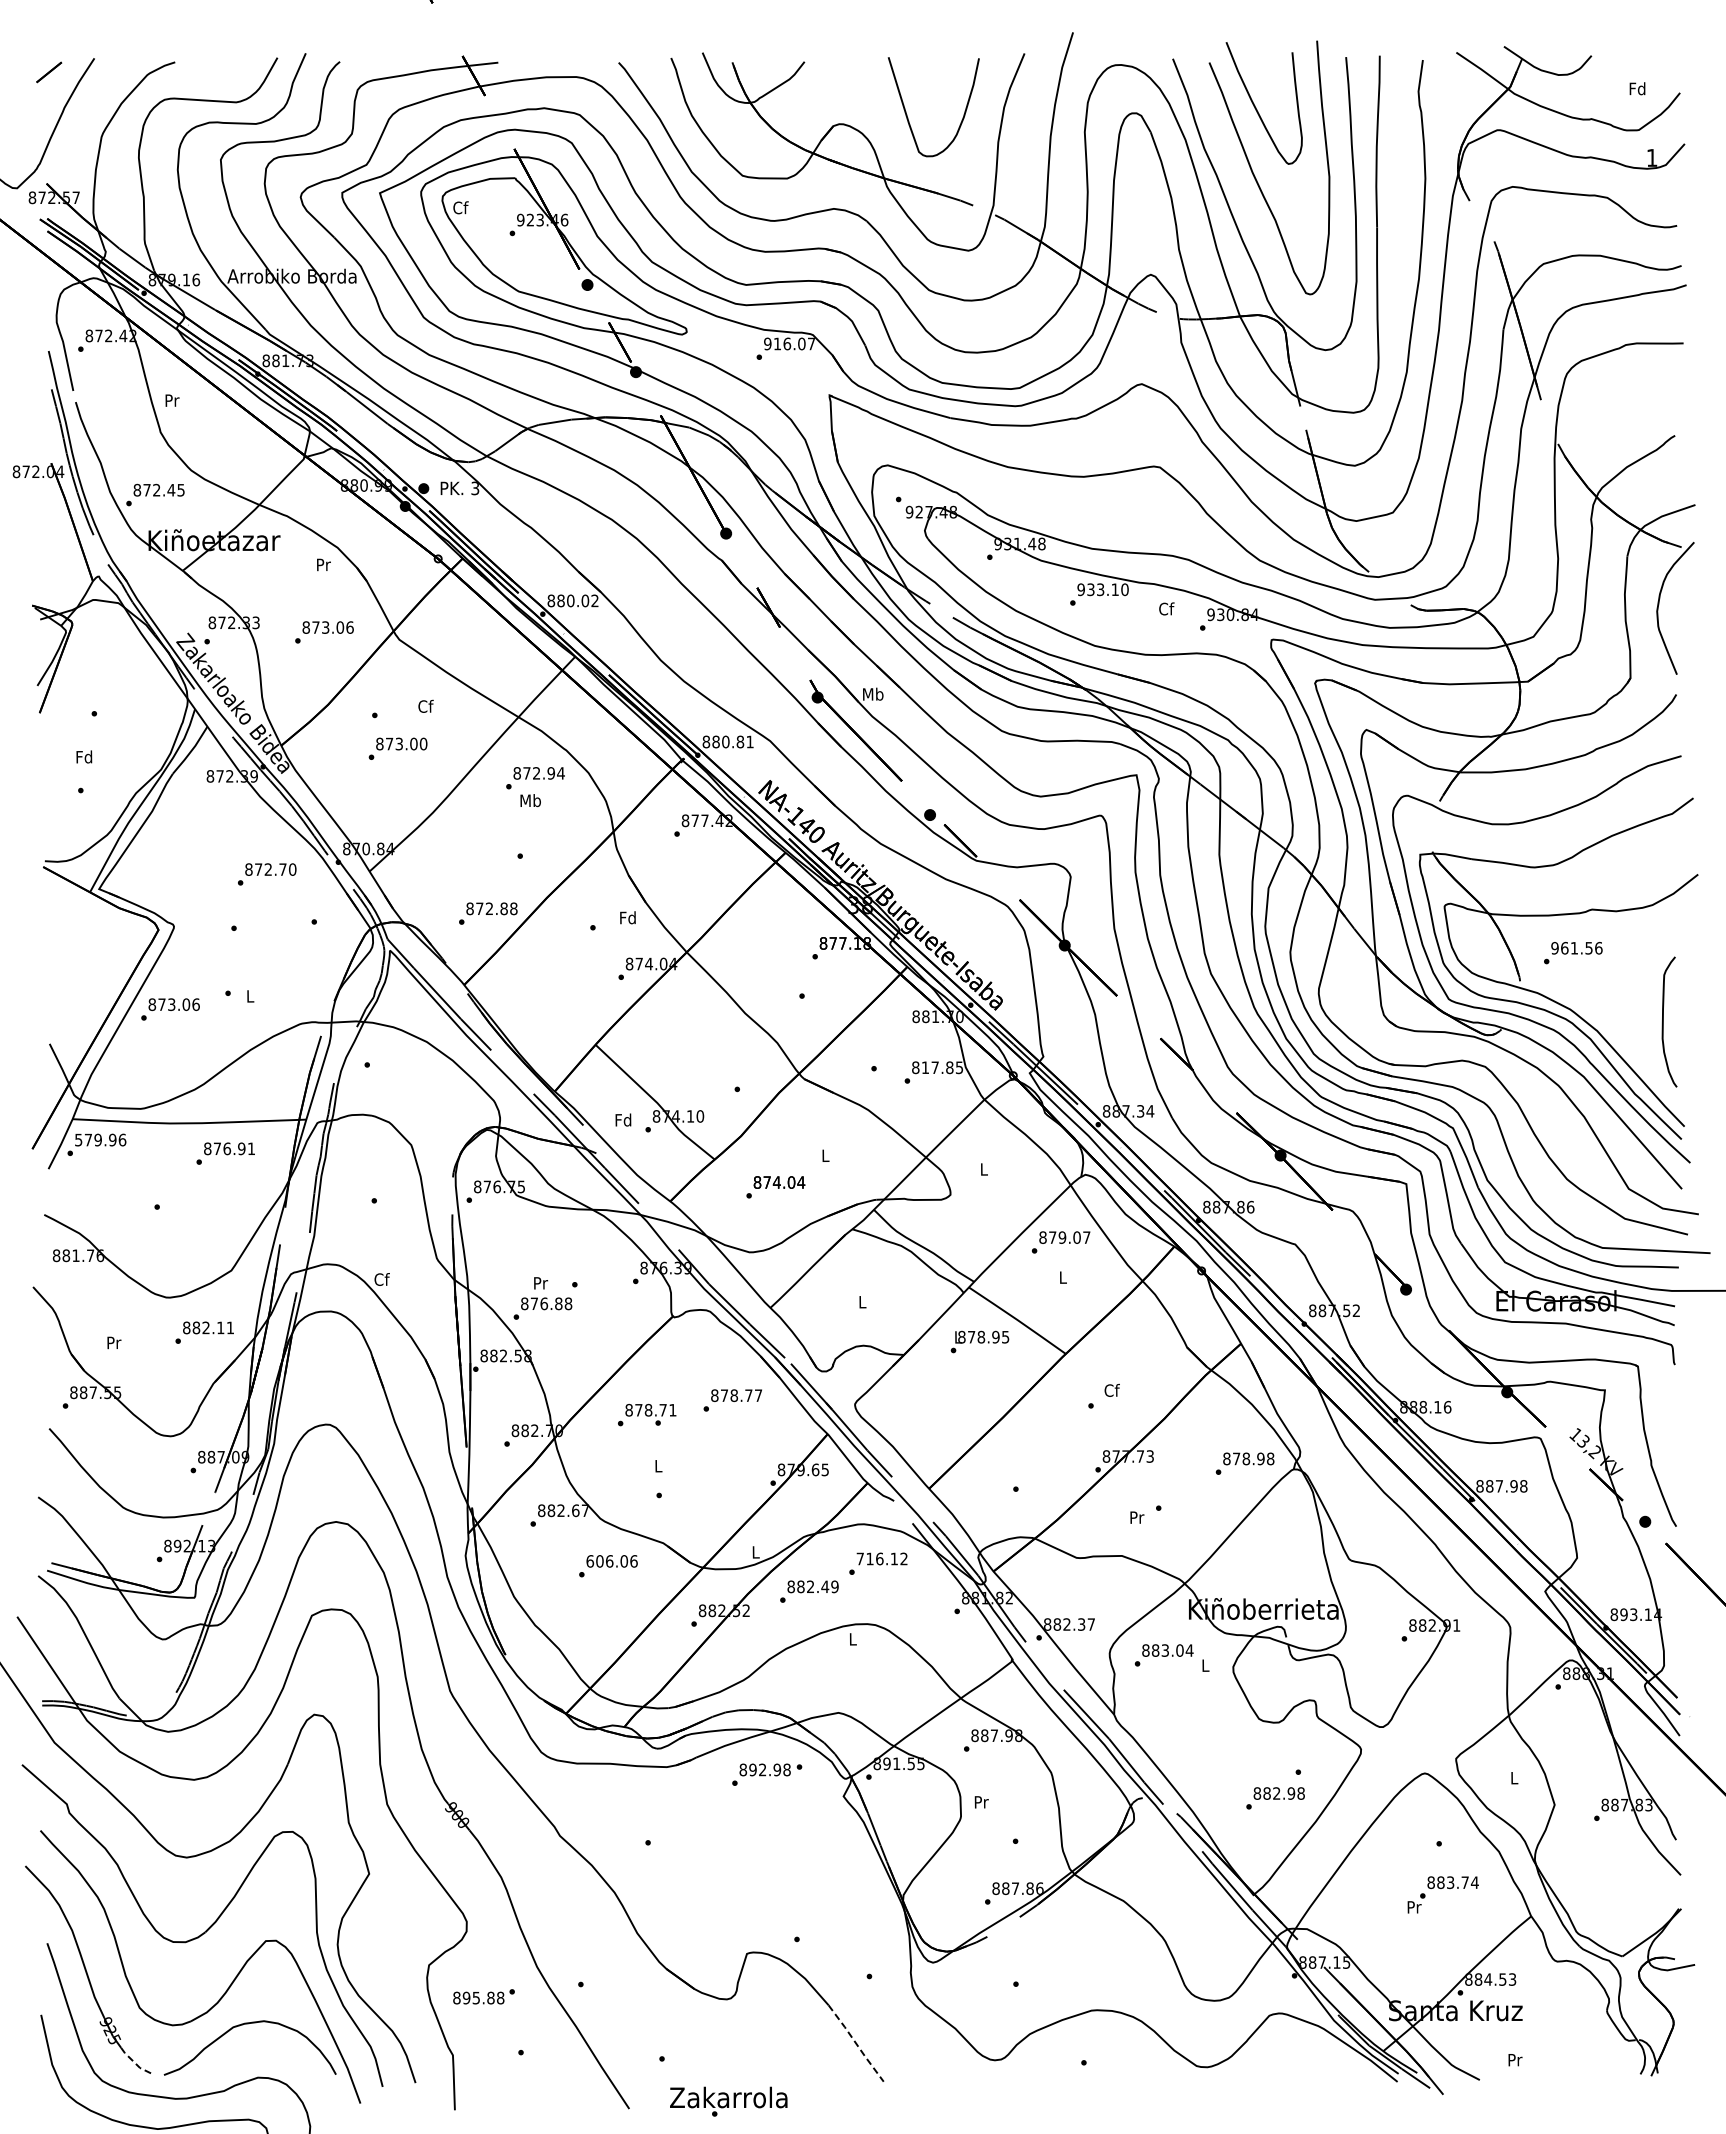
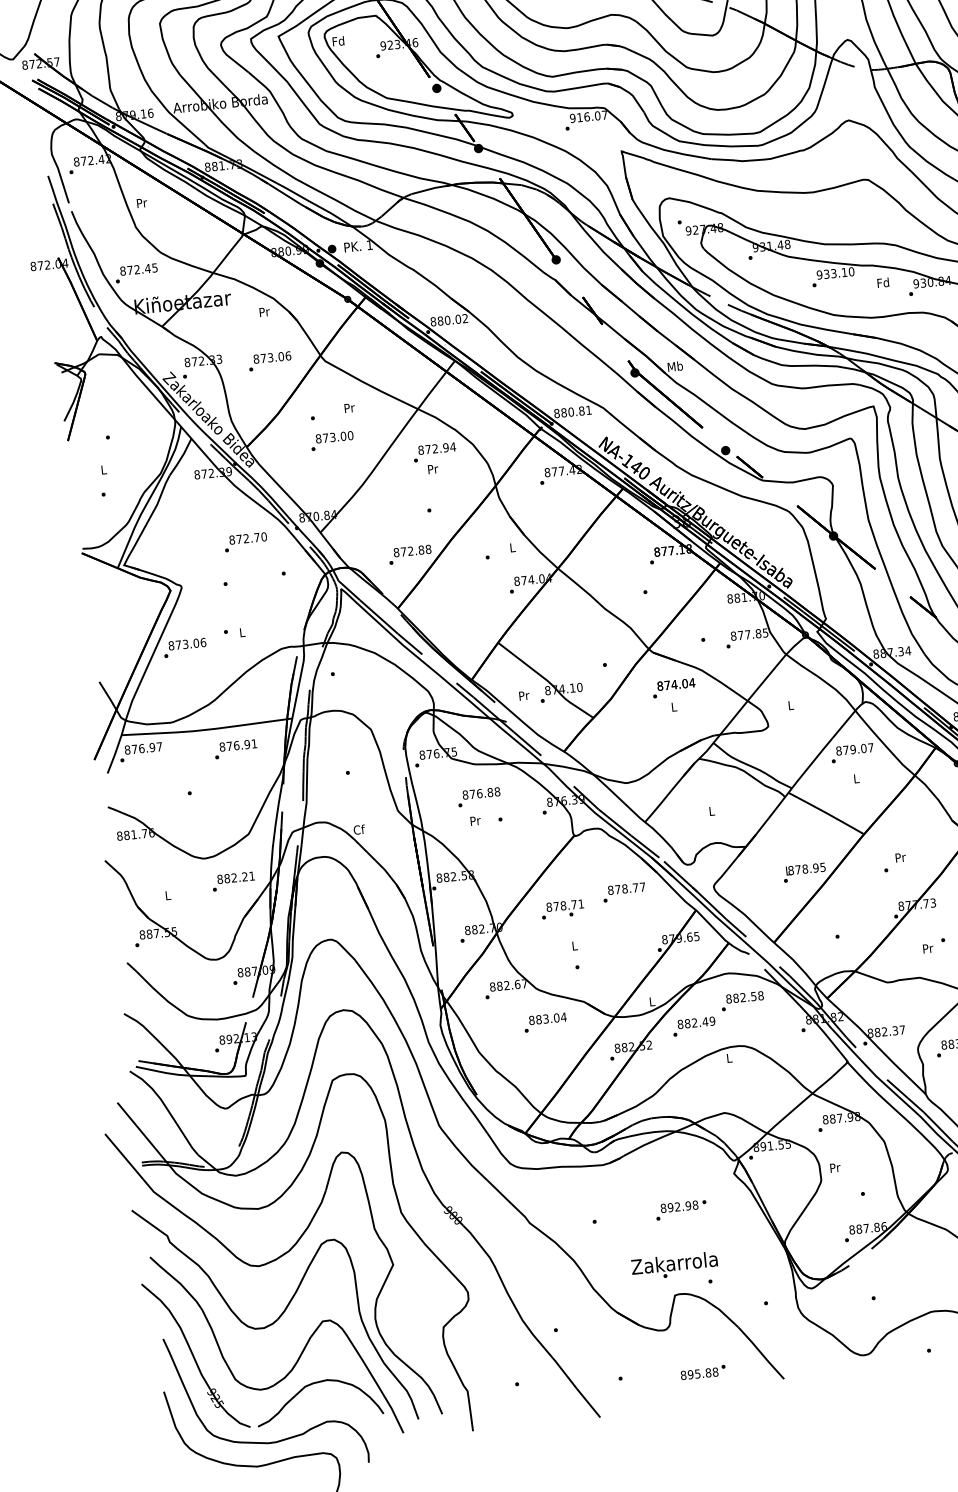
text: (460, 207) -> (338, 41), Cf -> Fd
text: (475, 488) -> (369, 245), 3 -> 1
text: (1166, 608) -> (883, 282), Cf -> Fd
text: (425, 705) -> (349, 407), Cf -> Pr
text: (84, 756) -> (103, 469), Fd -> L
text: (530, 800) -> (432, 469), Mb -> Pr
text: (627, 917) -> (512, 547), Fd -> L
text: (925, 1067) -> (740, 635), 817.85 -> 877.85
text: (623, 1119) -> (523, 695), Fd -> Pr
text: (100, 1139) -> (143, 748), 579.96 -> 876.97
text: (775, 1187) -> (673, 688), moved
text: (542, 1308) -> (478, 797), moved
text: (220, 1327) -> (244, 876), 882.11 -> 882.21
text: (979, 1341) -> (804, 872), moved
text: (114, 1342) -> (168, 895), Pr -> L
text: (1111, 1389) -> (900, 856), Cf -> Pr
text: (881, 1558) -> (744, 997), 716.12 -> 882.58
text: (611, 1561) -> (547, 1018), 606.06 -> 883.04
text: (767, 1774) -> (681, 1209), moved
text: (483, 1996) -> (702, 1372), moved
line: (856, 2043) -> (761, 1353), dashed -> solid
line: (135, 2063) -> (236, 1420), dashed -> solid
text: (728, 2101) -> (674, 1265), moved

